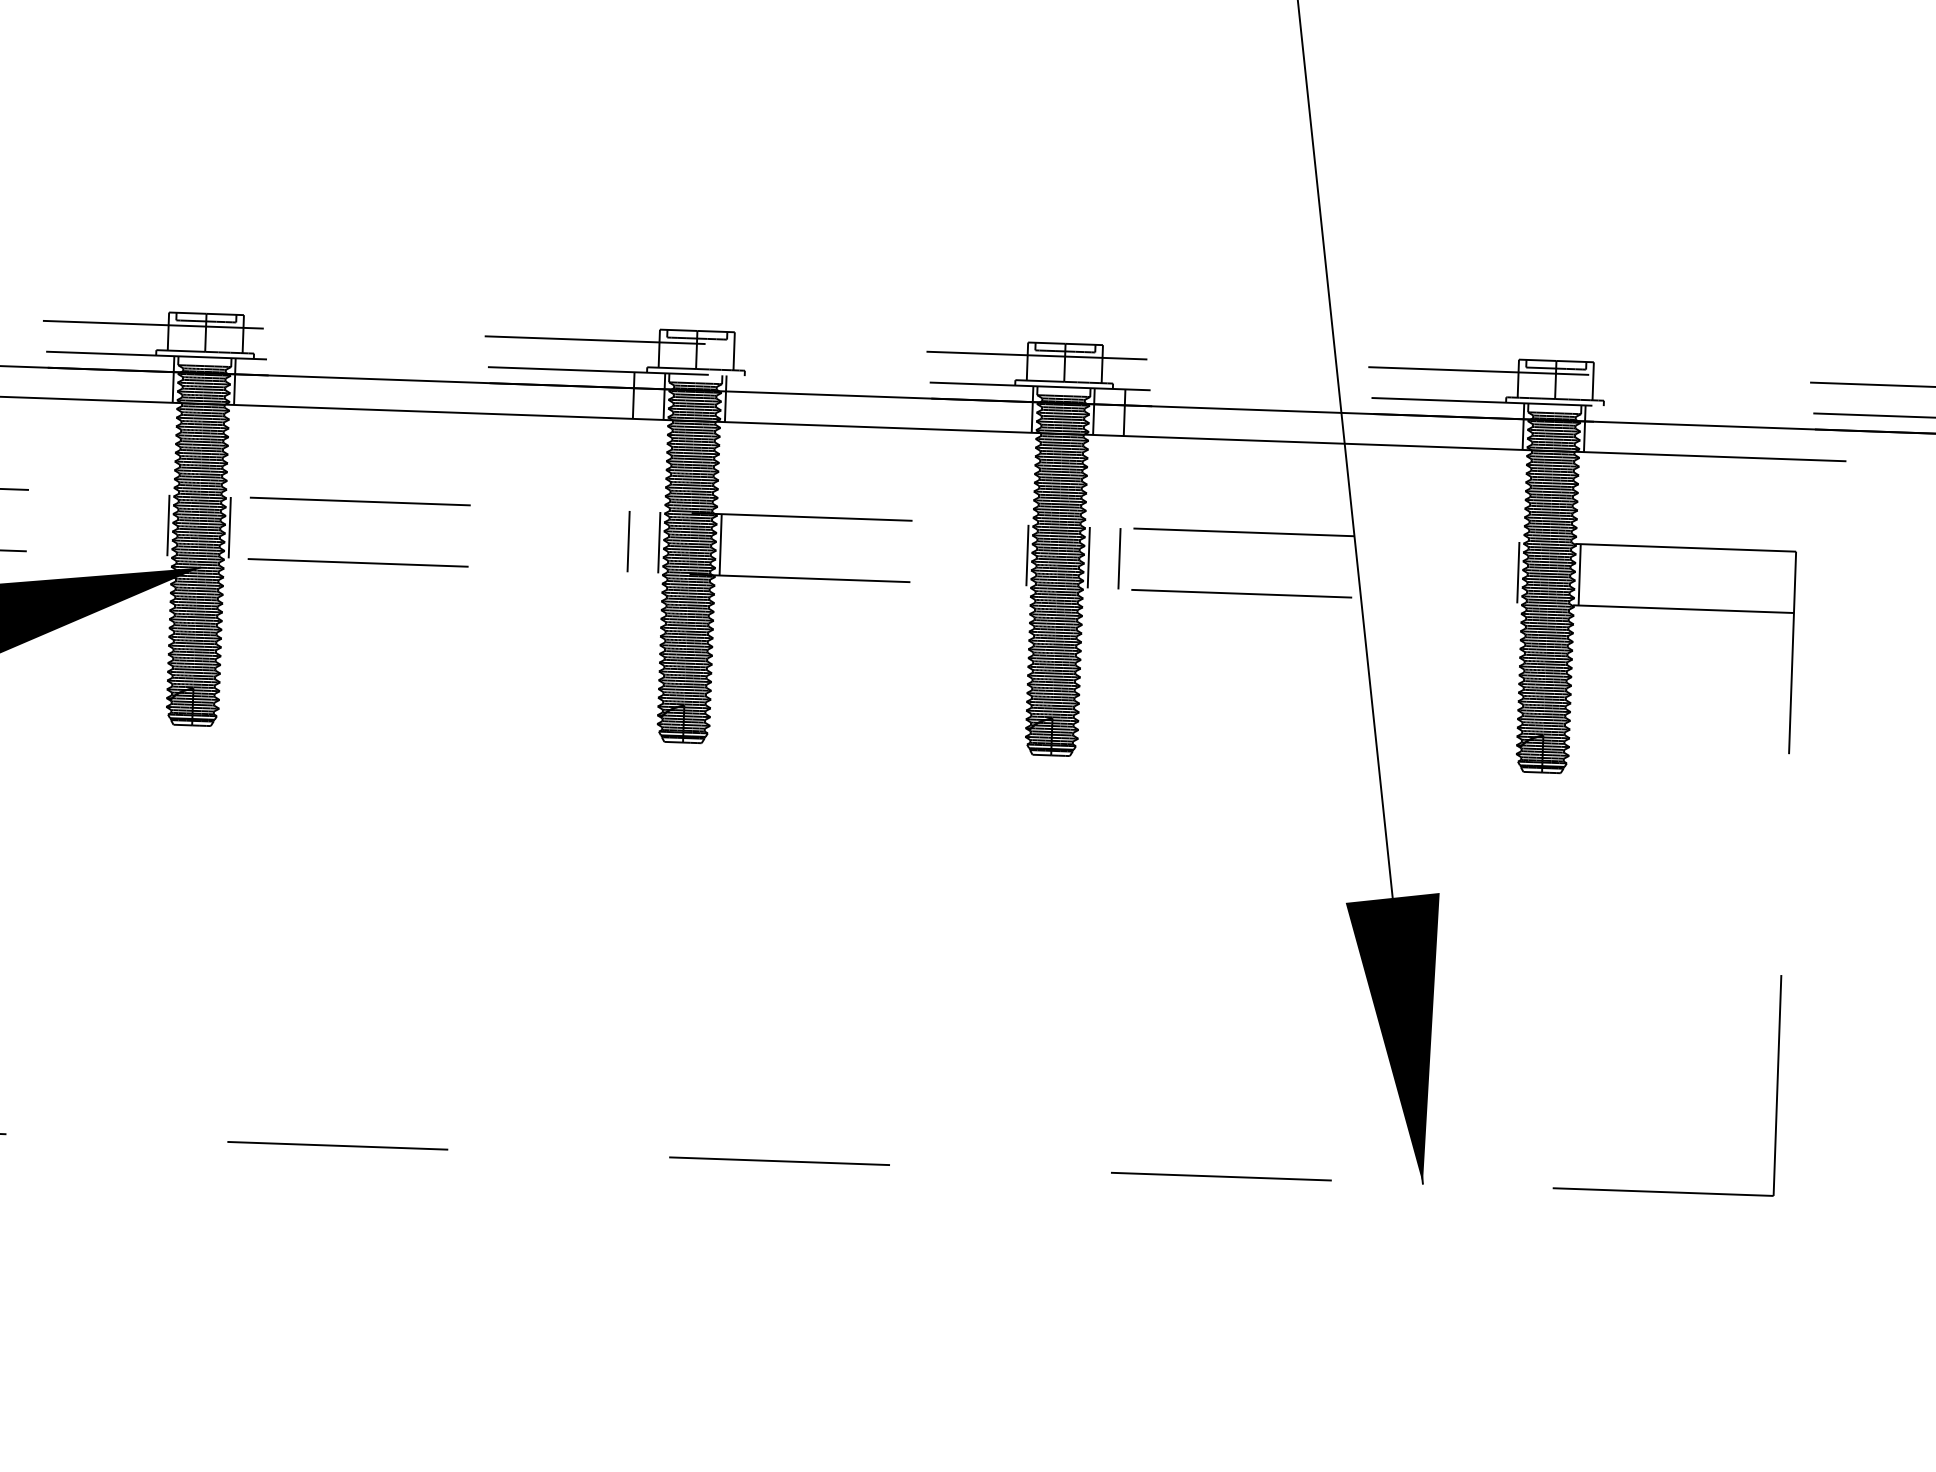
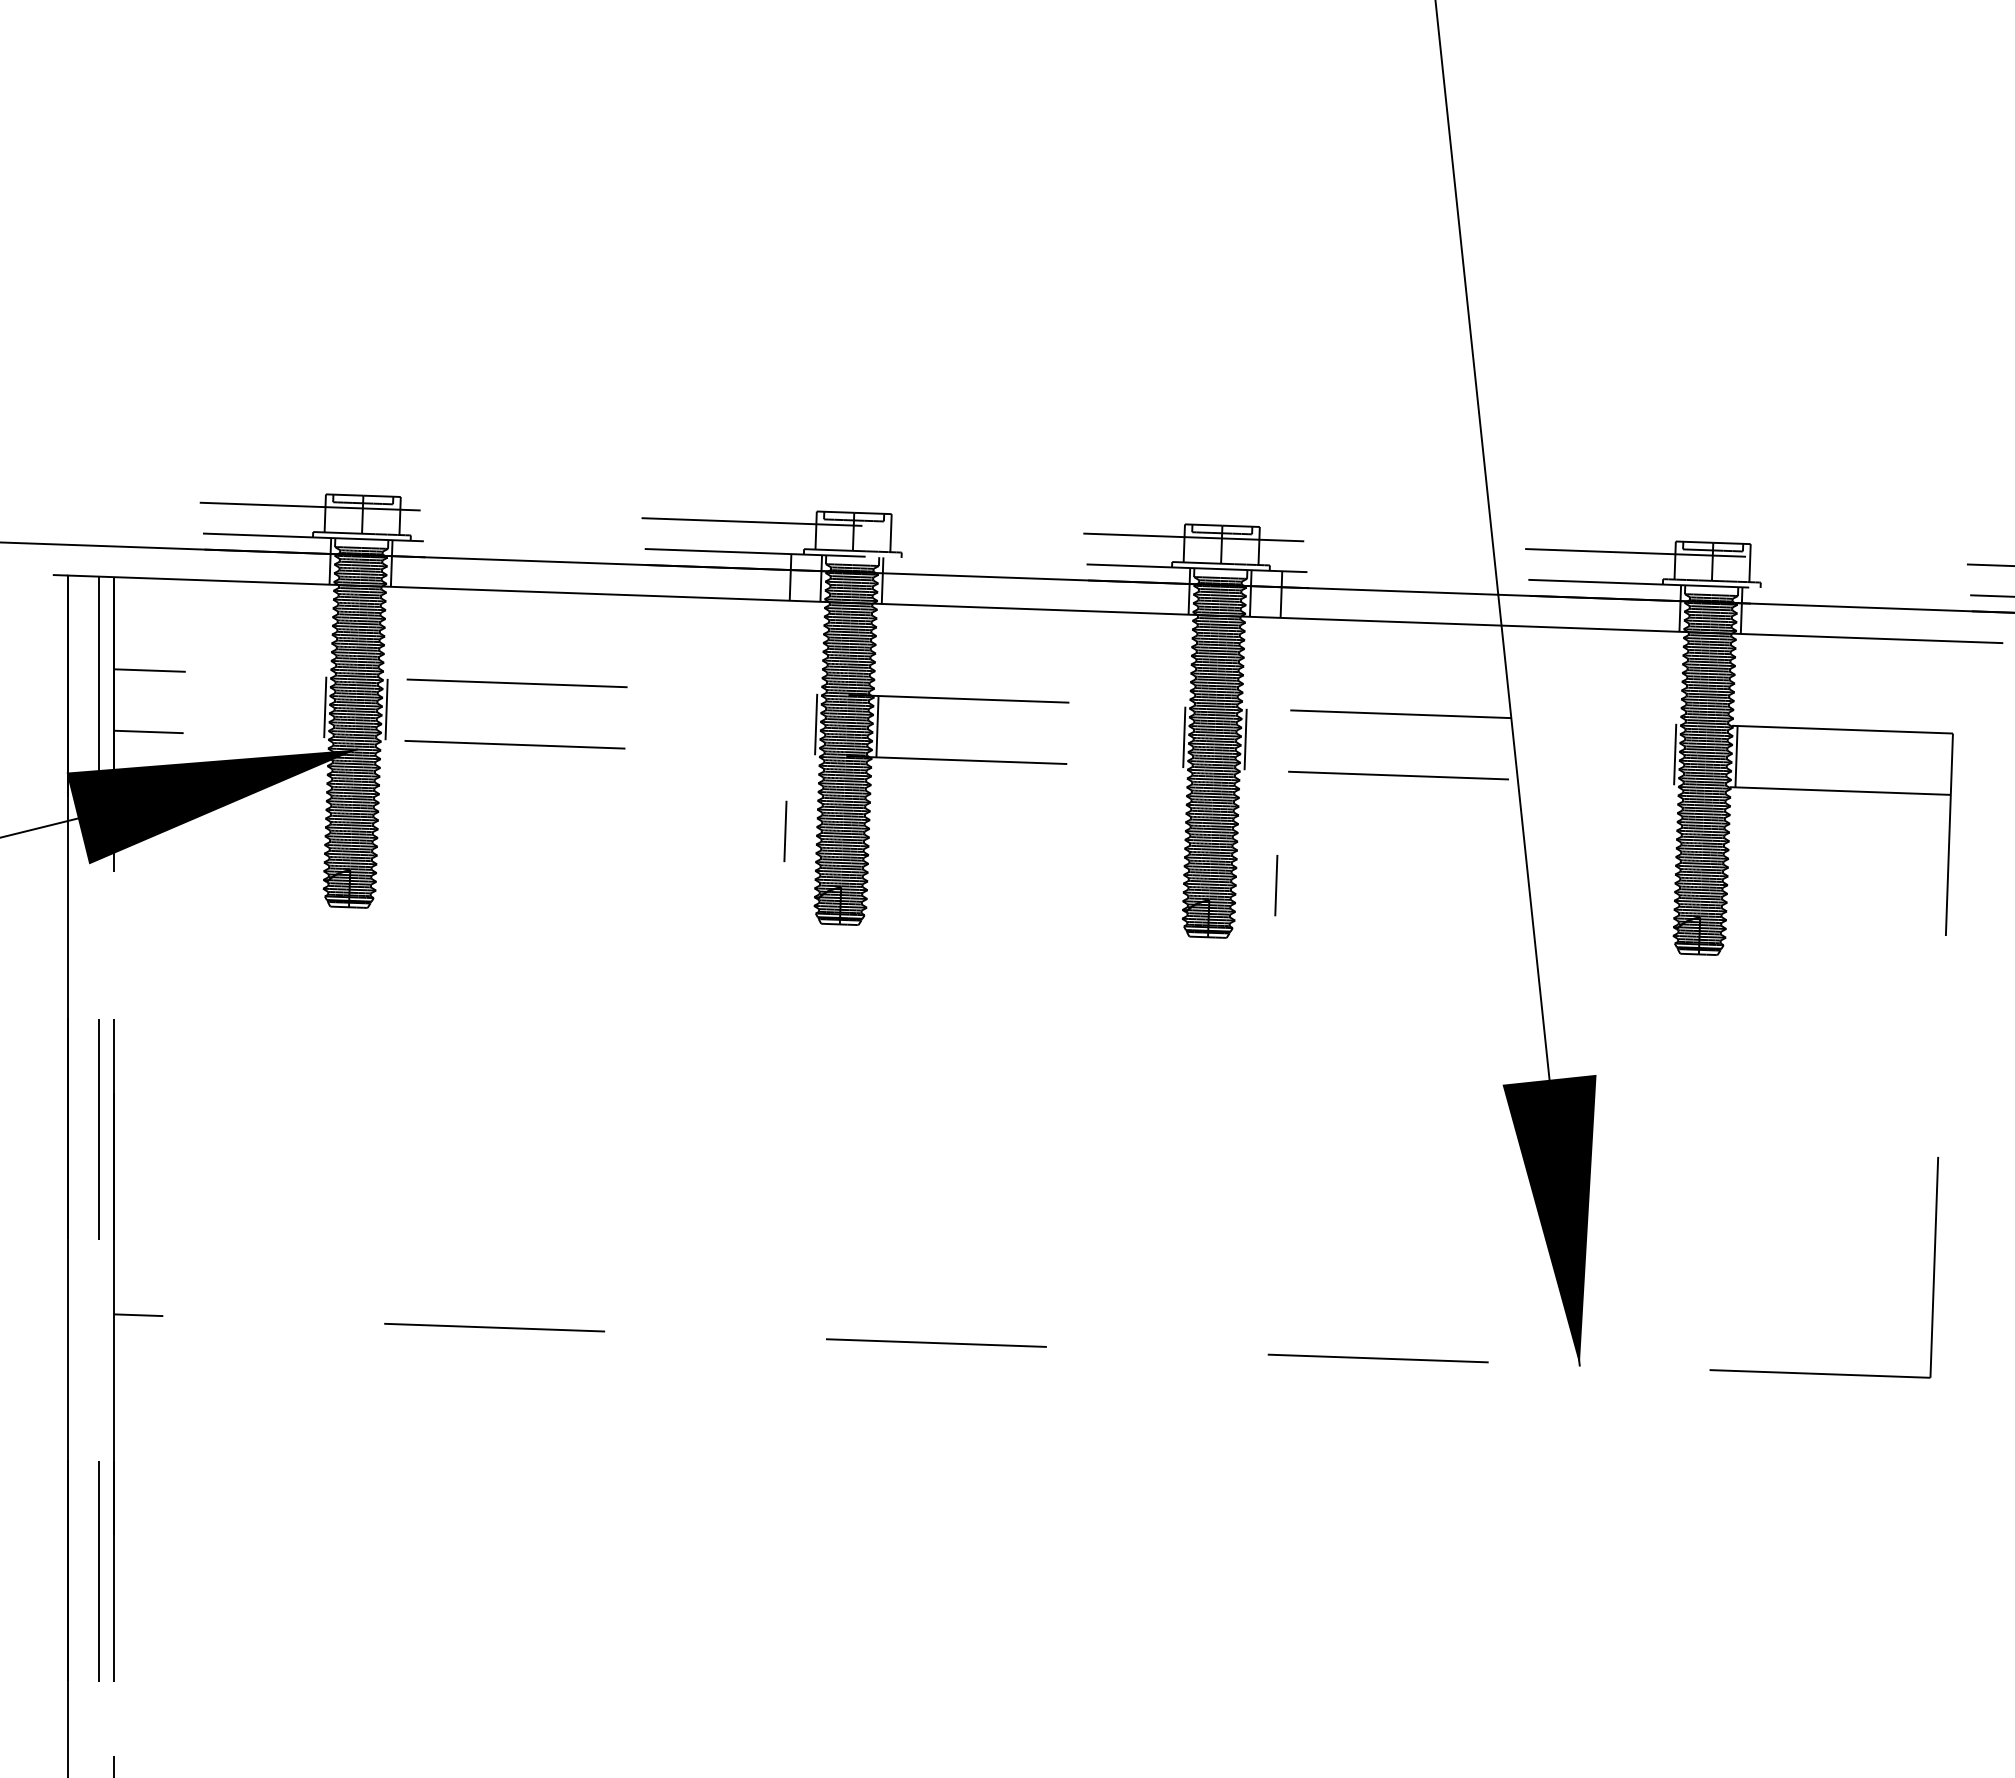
line: (628, 541) -> (785, 831), moved
line: (1119, 558) -> (1276, 885), moved

